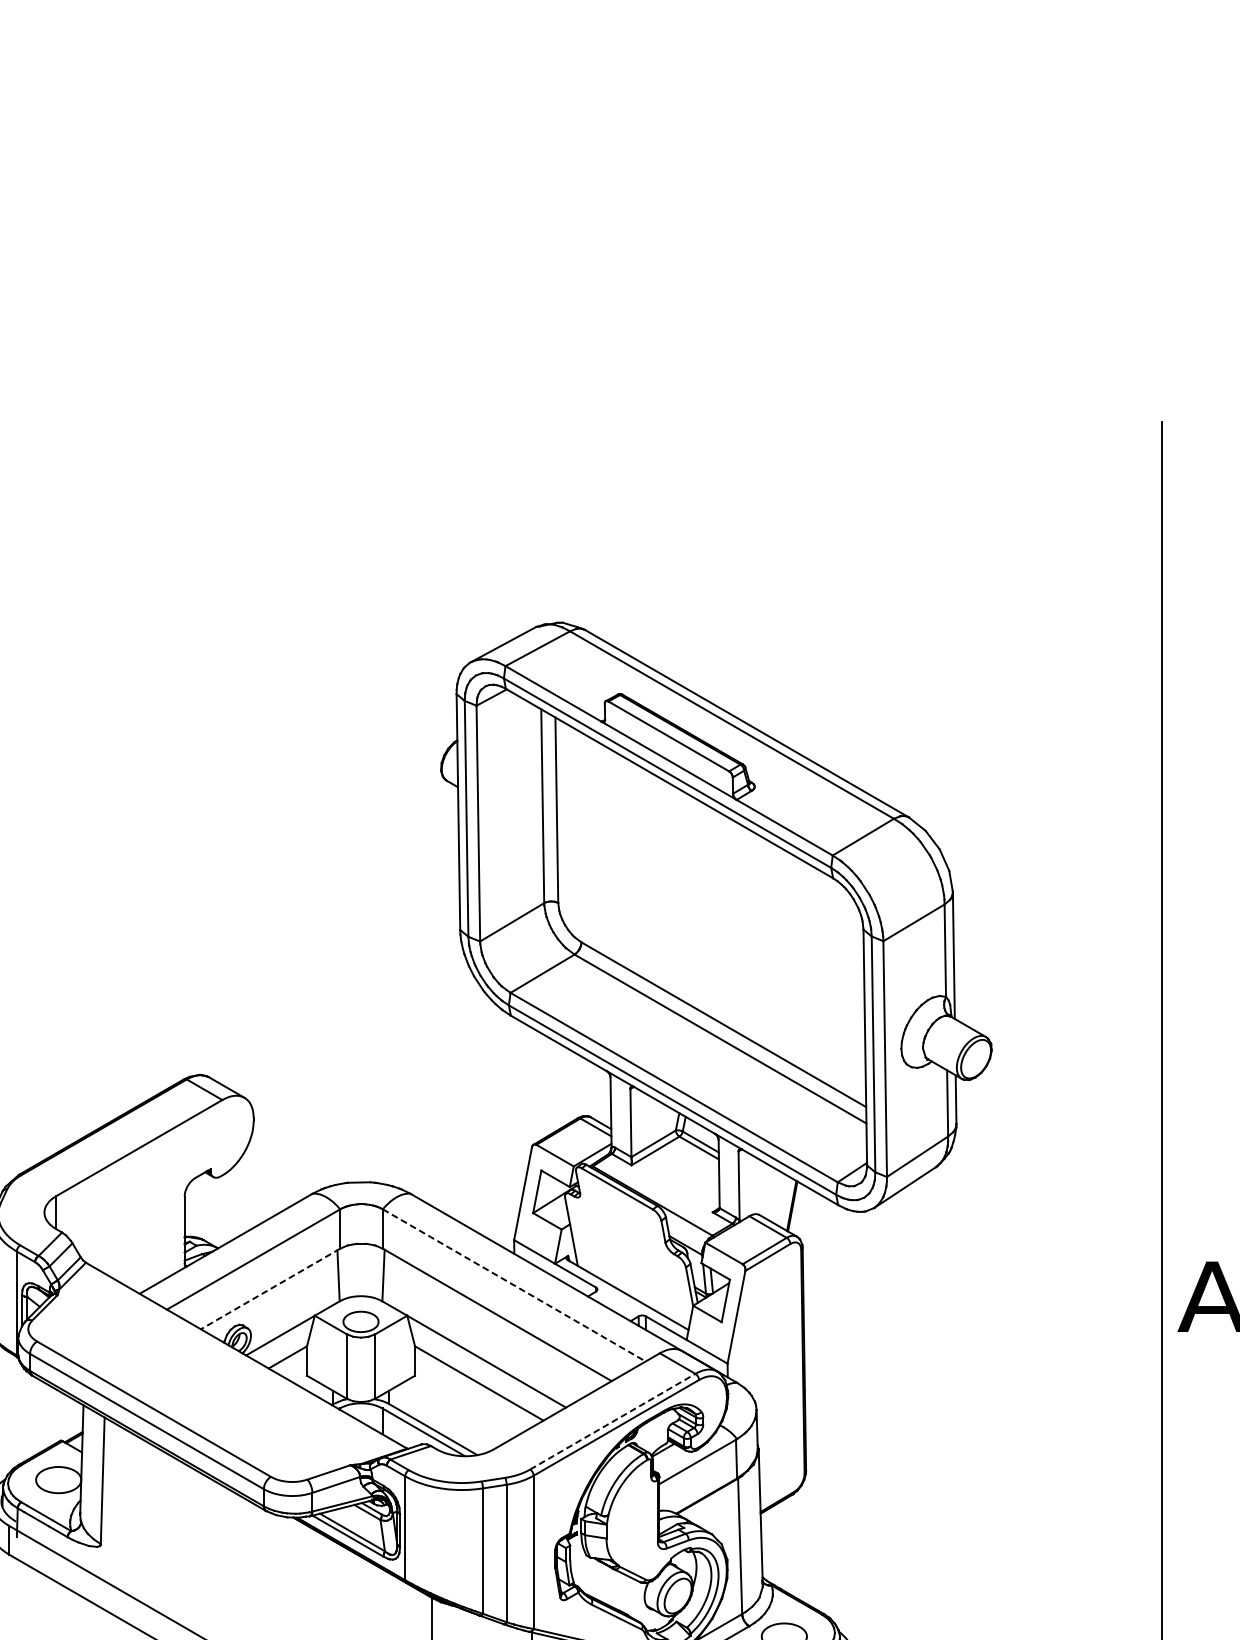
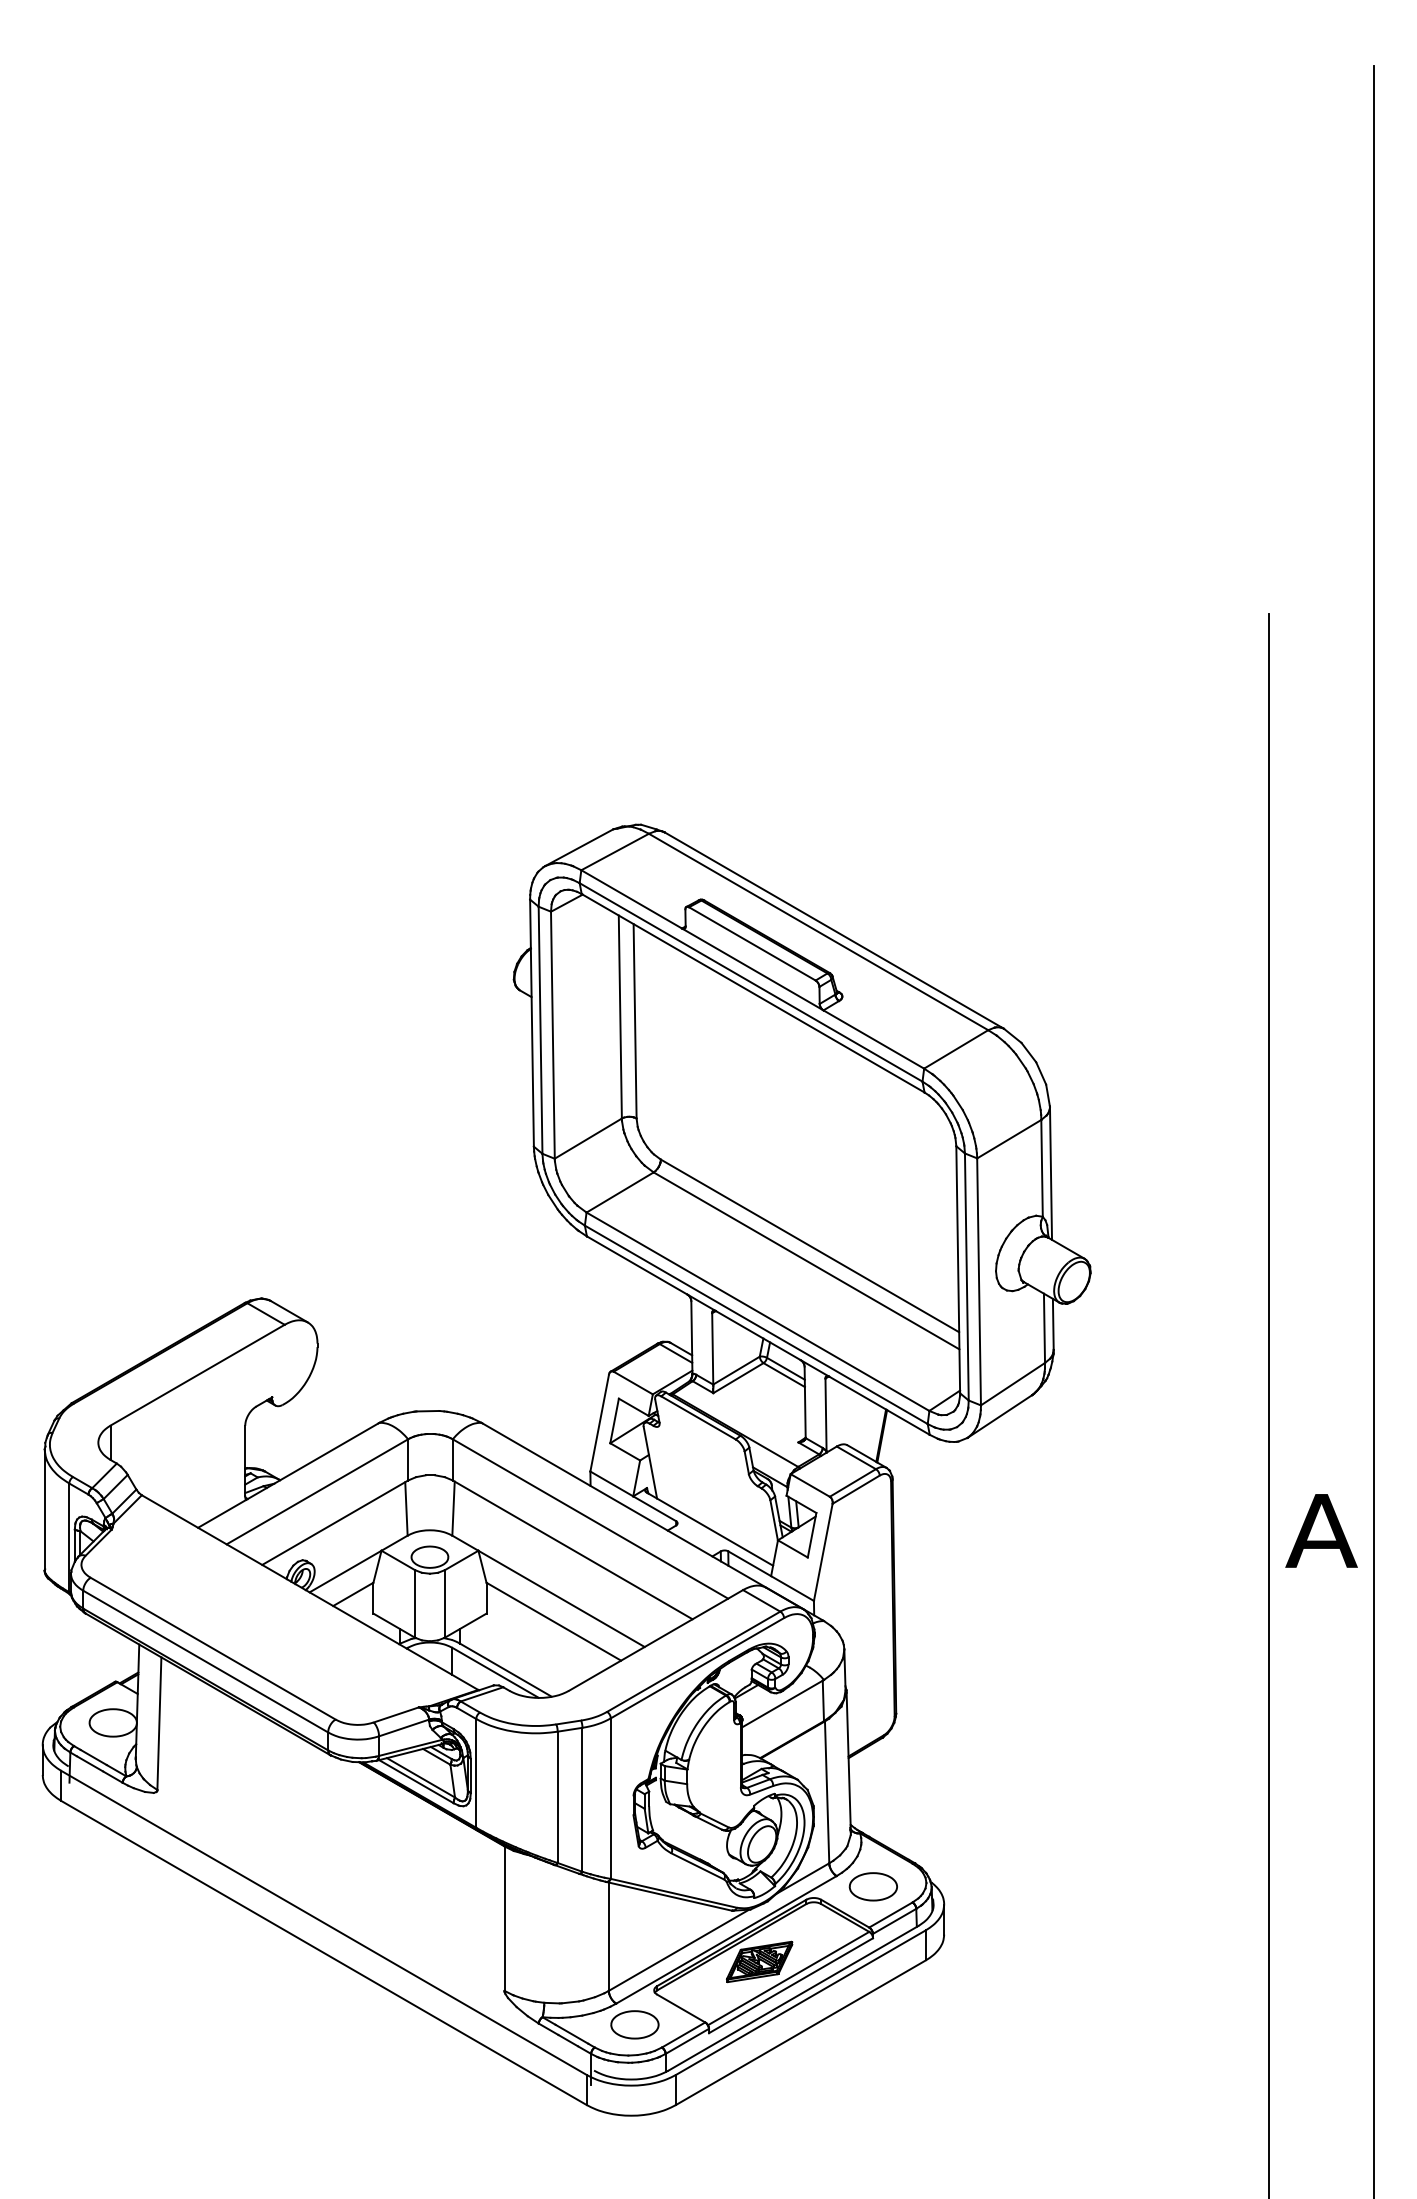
line: (514, 1285) -> (590, 1519), dashed -> solid
line: (269, 1288) -> (334, 1522), dashed -> solid
line: (613, 1421) -> (694, 1661), dashed -> solid

